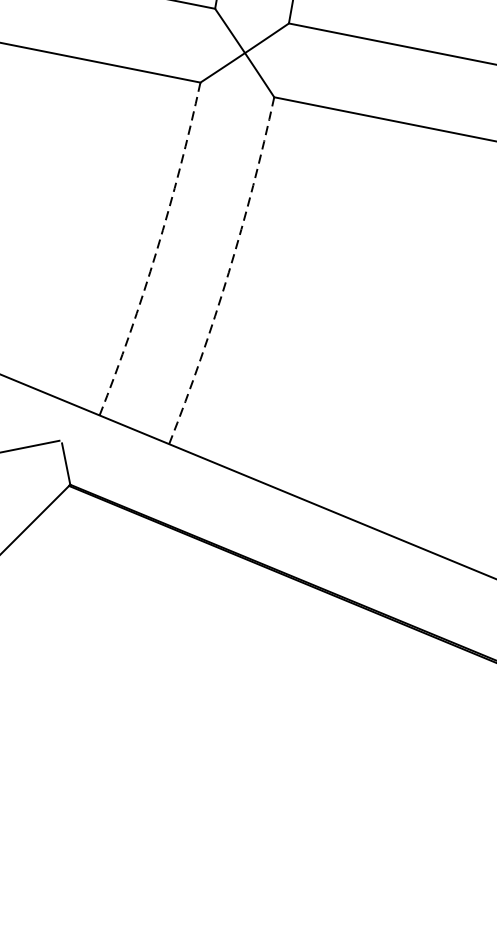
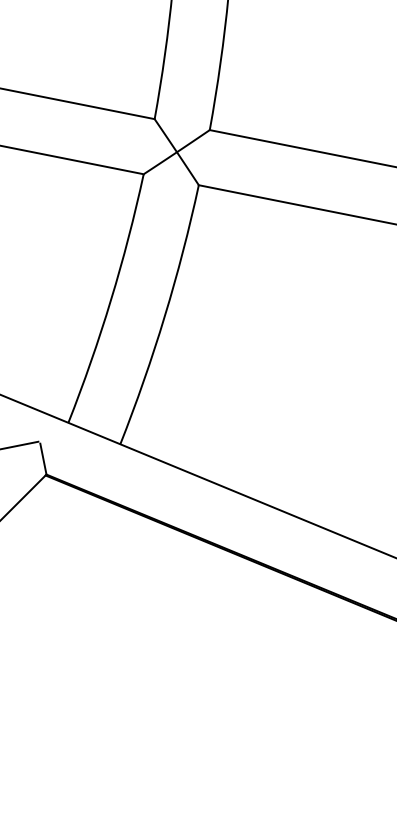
arc: (157, 251) -> (111, 300), dashed -> solid
arc: (228, 273) -> (164, 316), dashed -> solid

